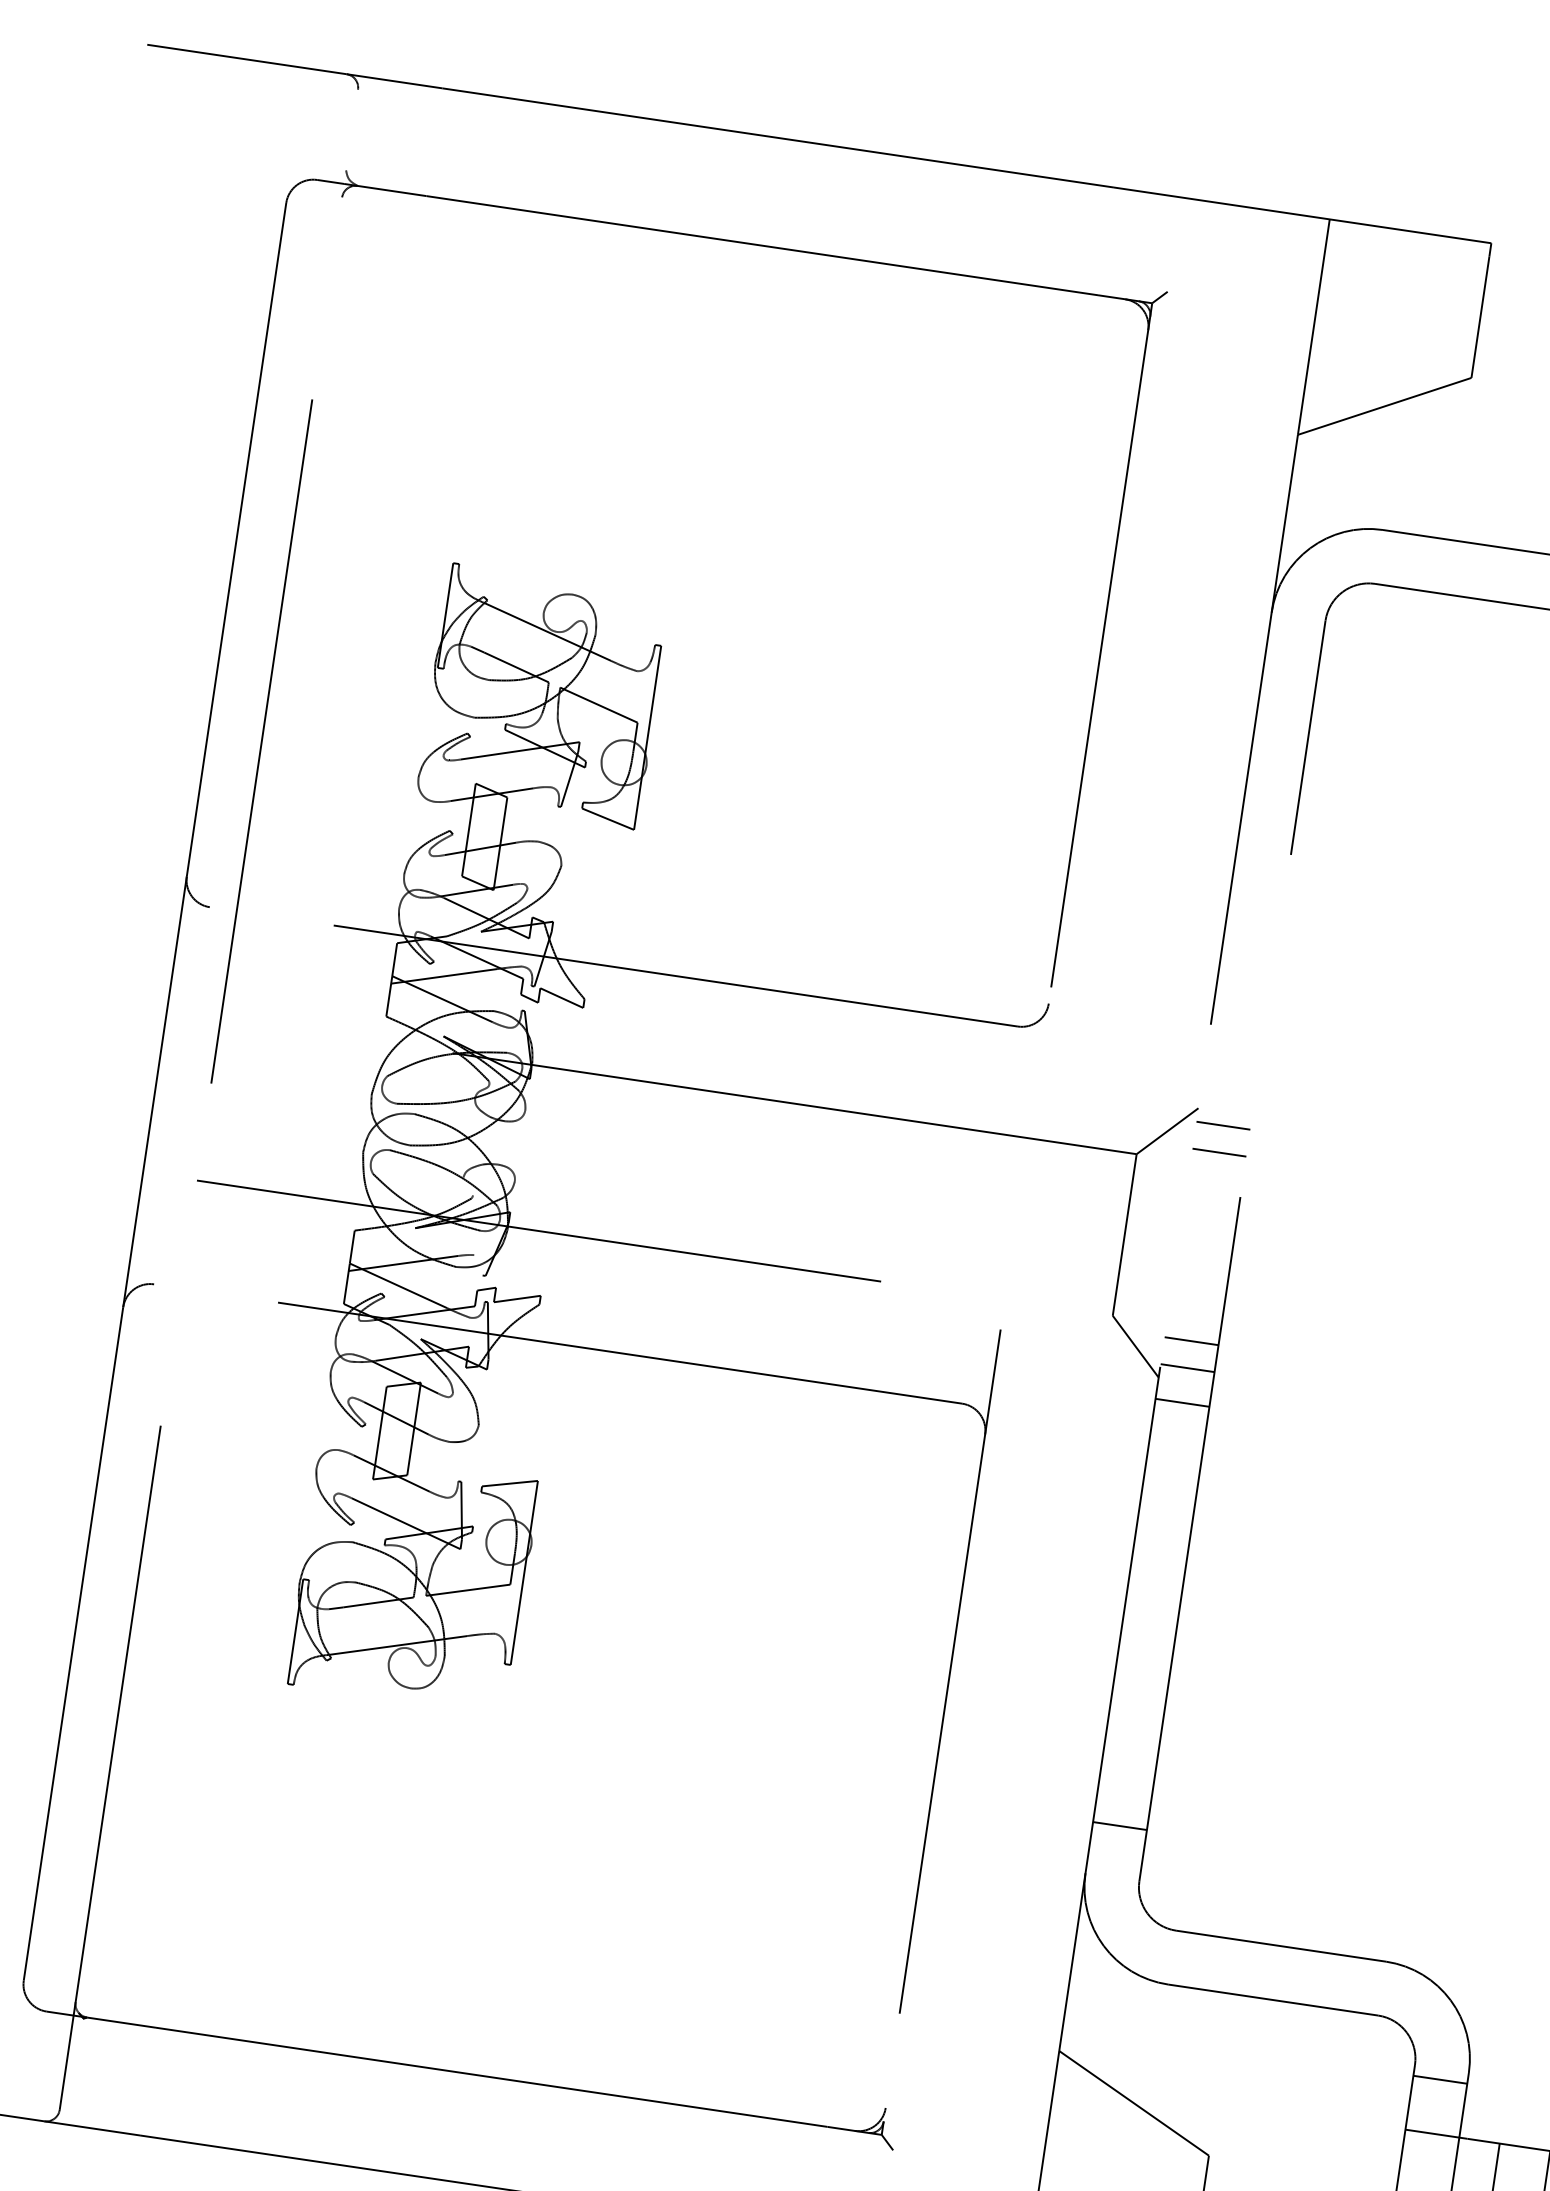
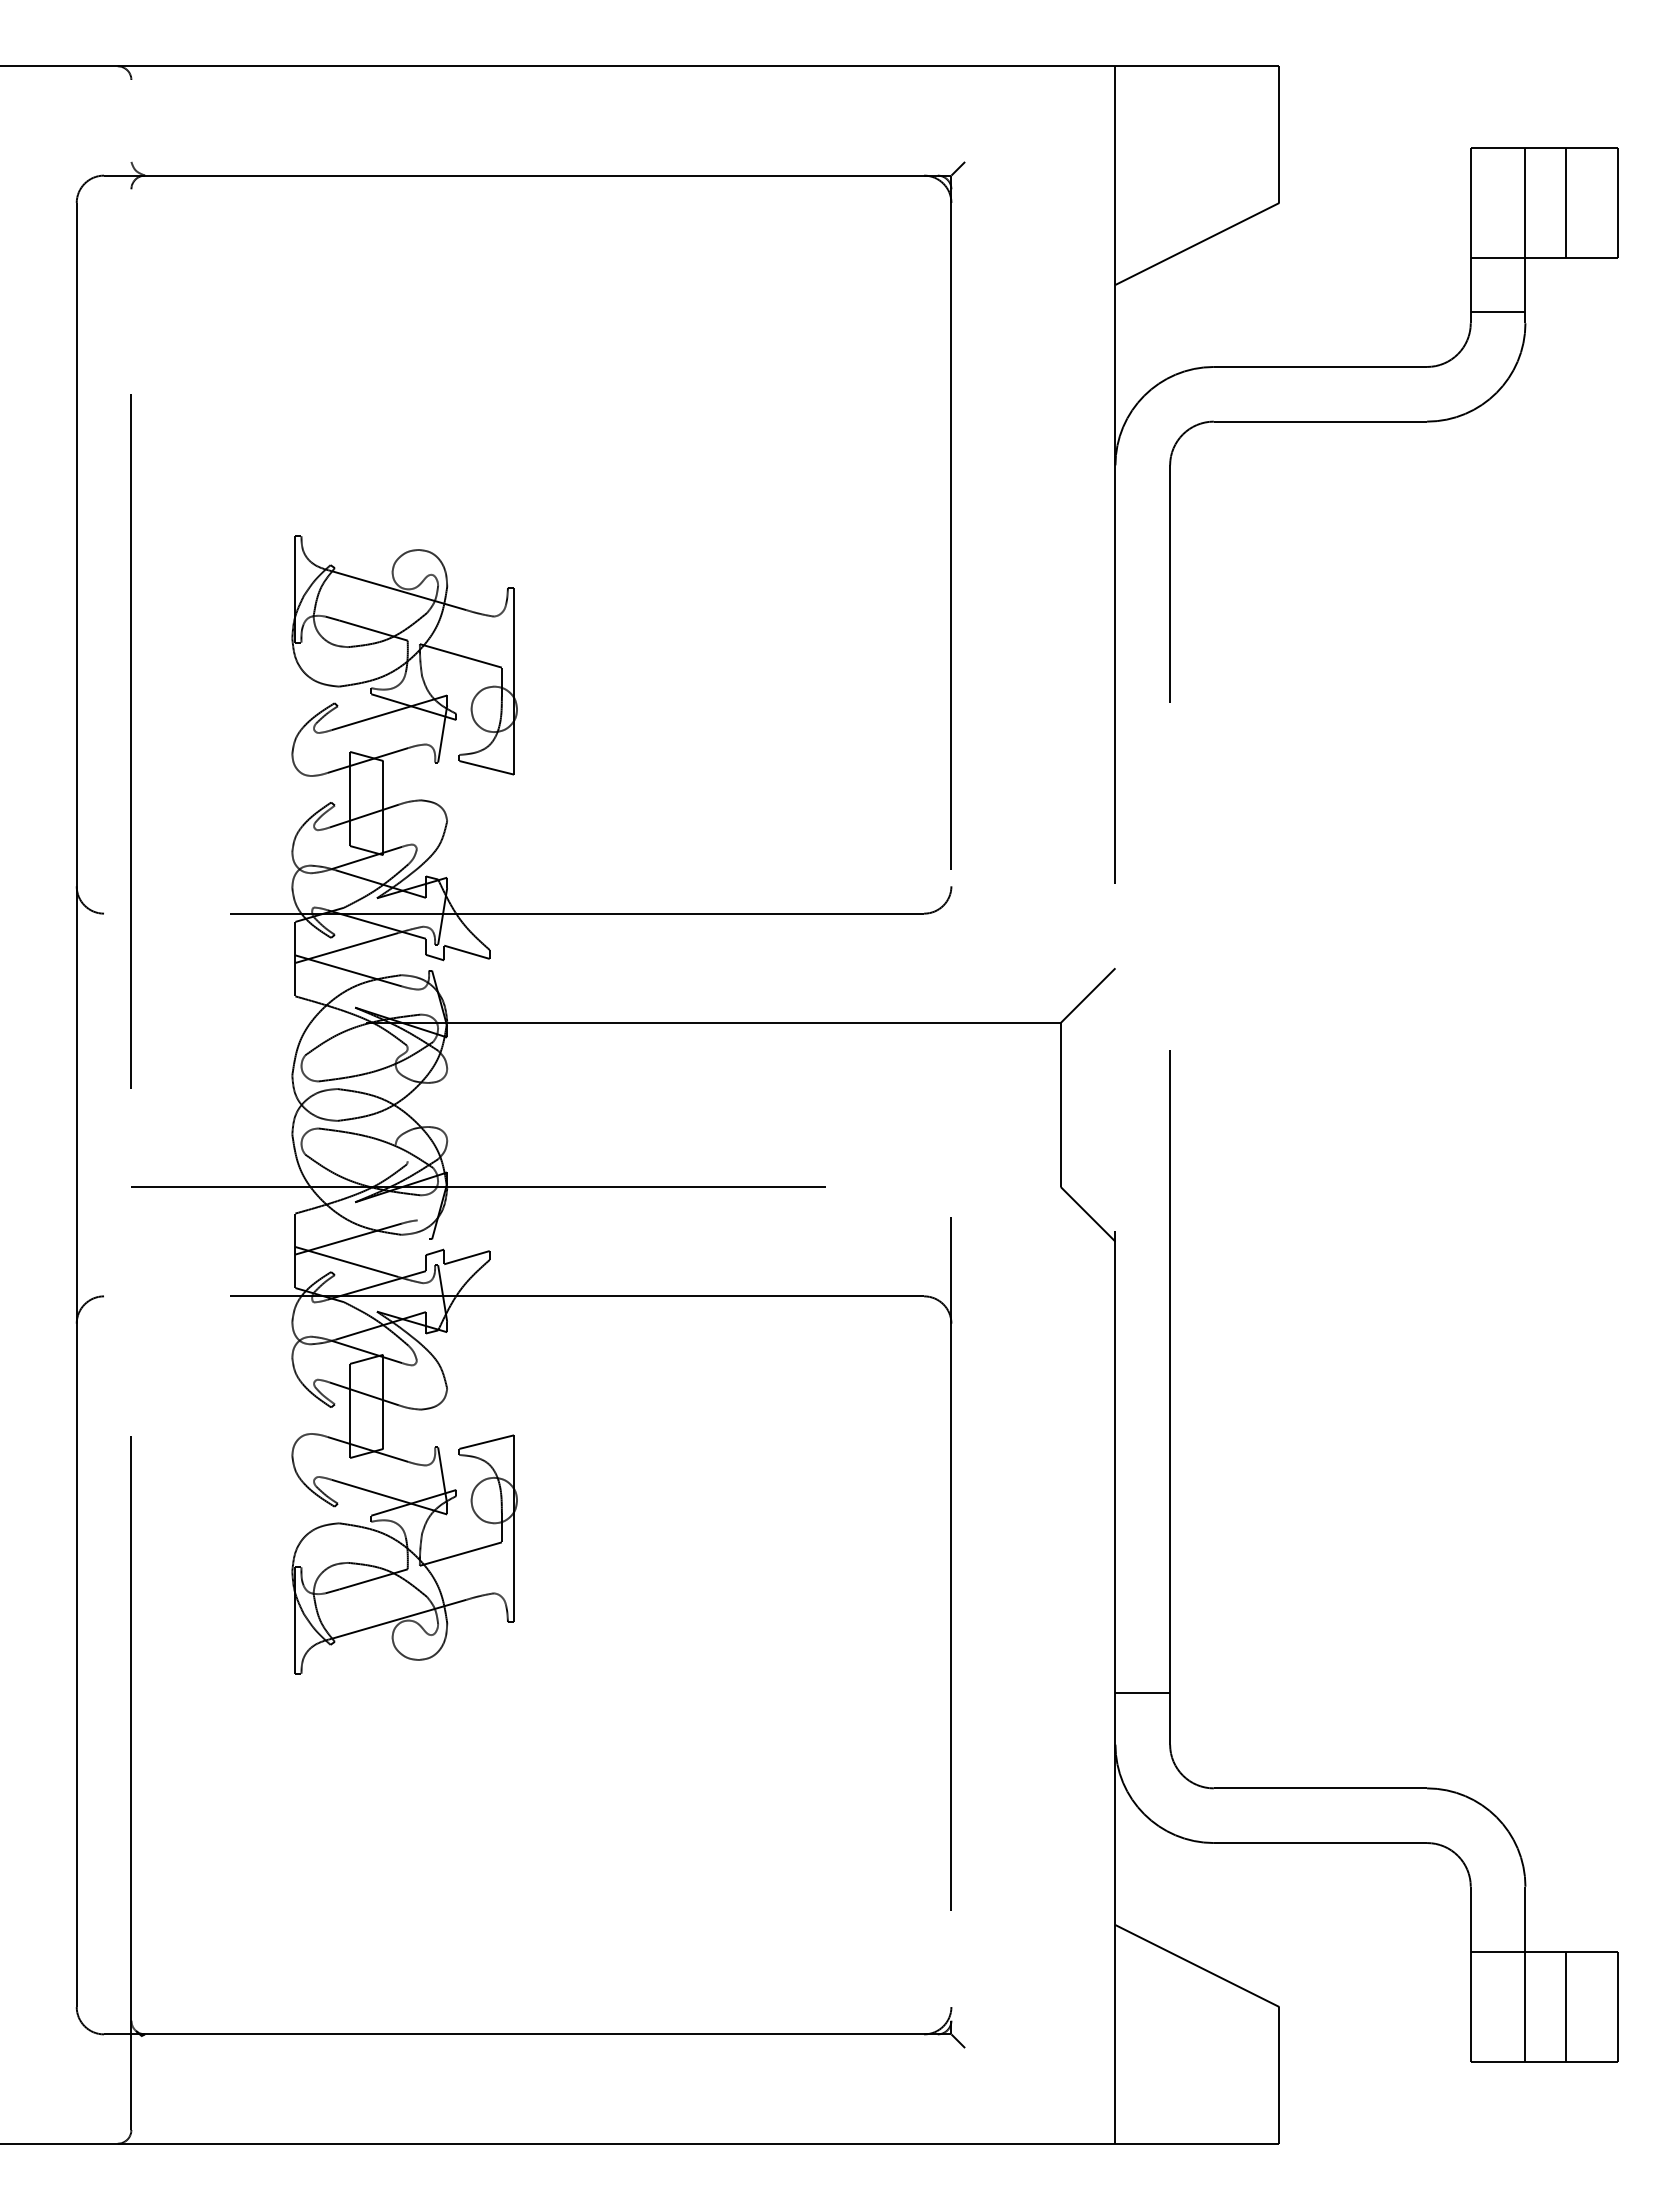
line: (1223, 1126) -> (1142, 982), removed
line: (1219, 1151) -> (1142, 1008), removed
line: (1191, 1340) -> (1142, 1200), removed
line: (1187, 1368) -> (1142, 1228), removed
line: (1182, 1403) -> (1142, 1263), removed
line: (1439, 2079) -> (1497, 1897), removed

